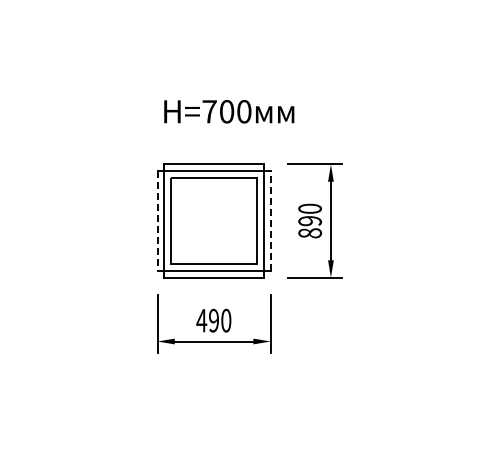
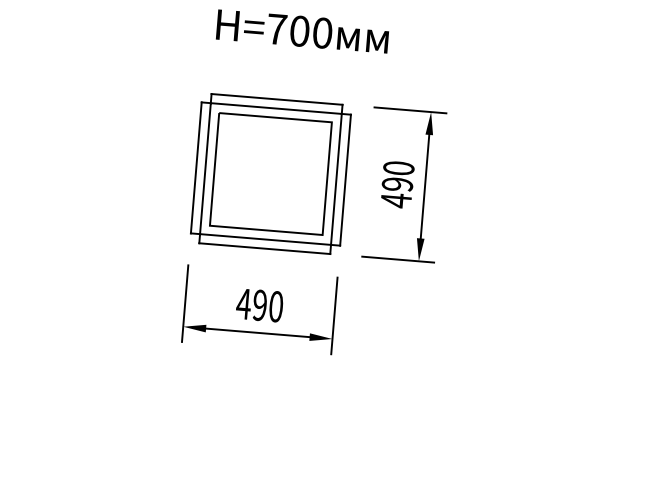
line: (157, 221) -> (196, 168), dashed -> solid
line: (270, 221) -> (345, 180), dashed -> solid
text: (309, 232) -> (395, 199), 890 -> 490

